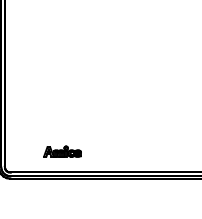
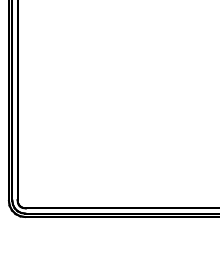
part: (62, 151) -> (98, 178), removed

